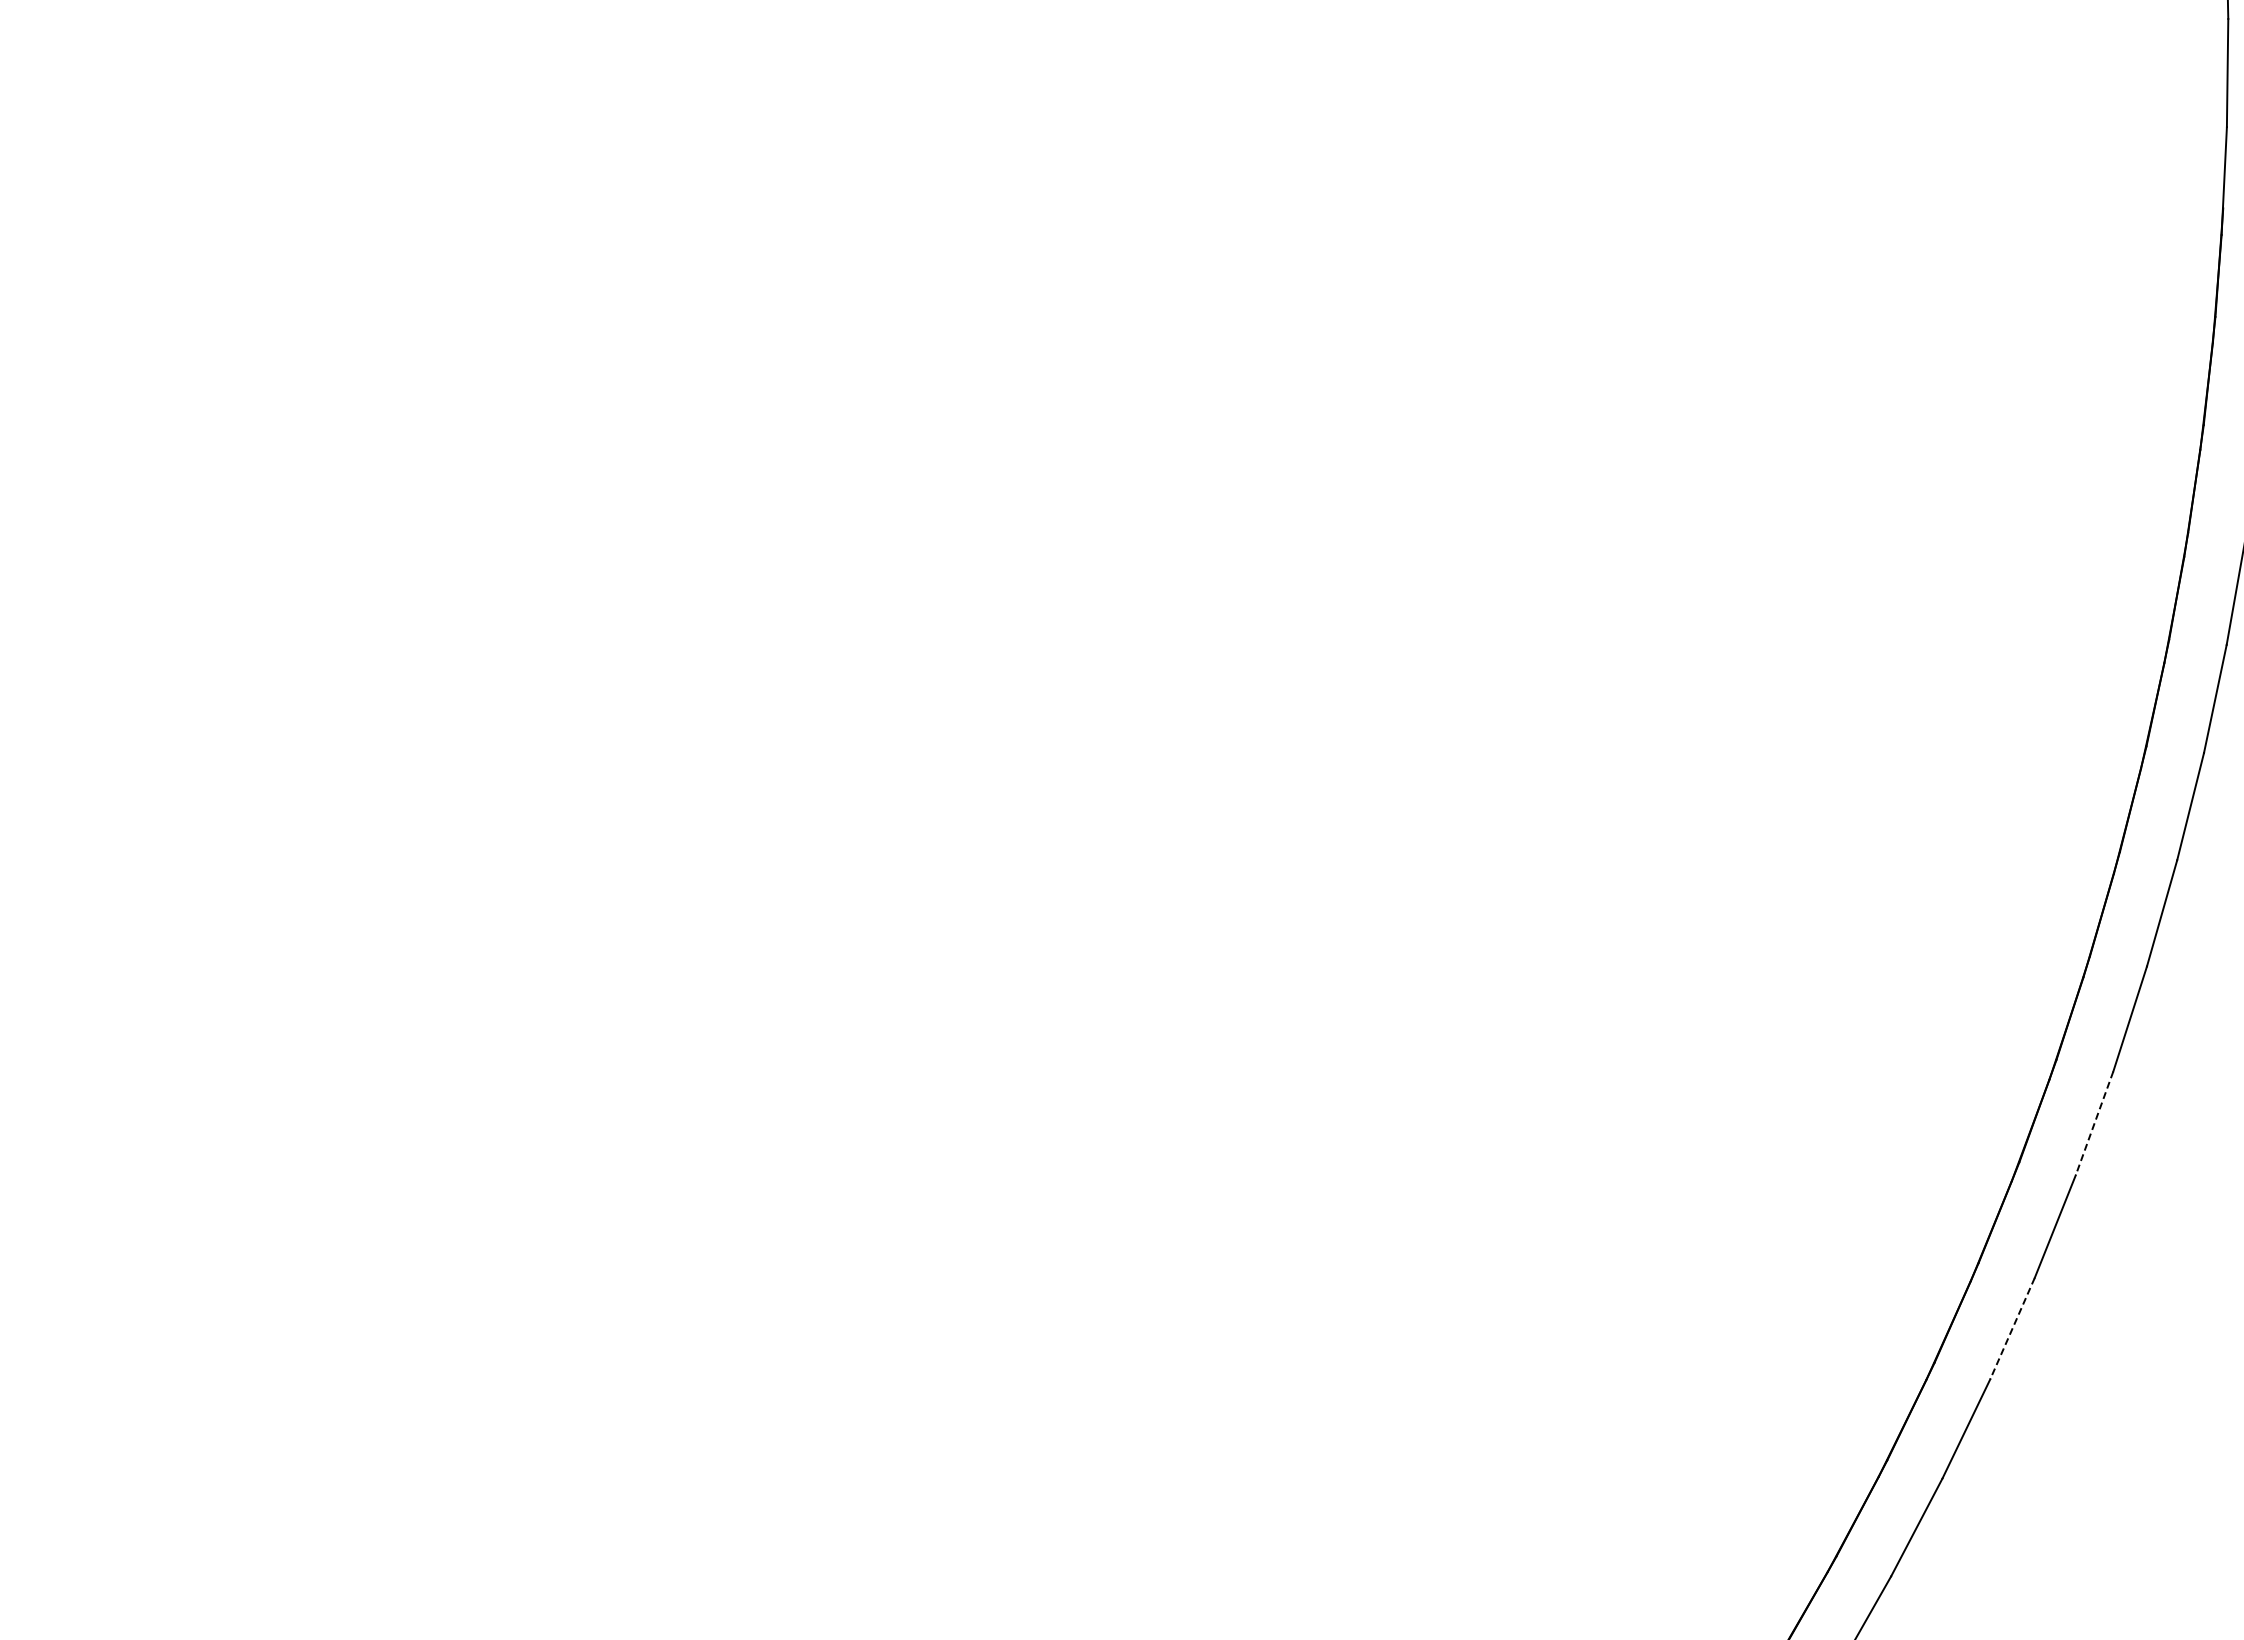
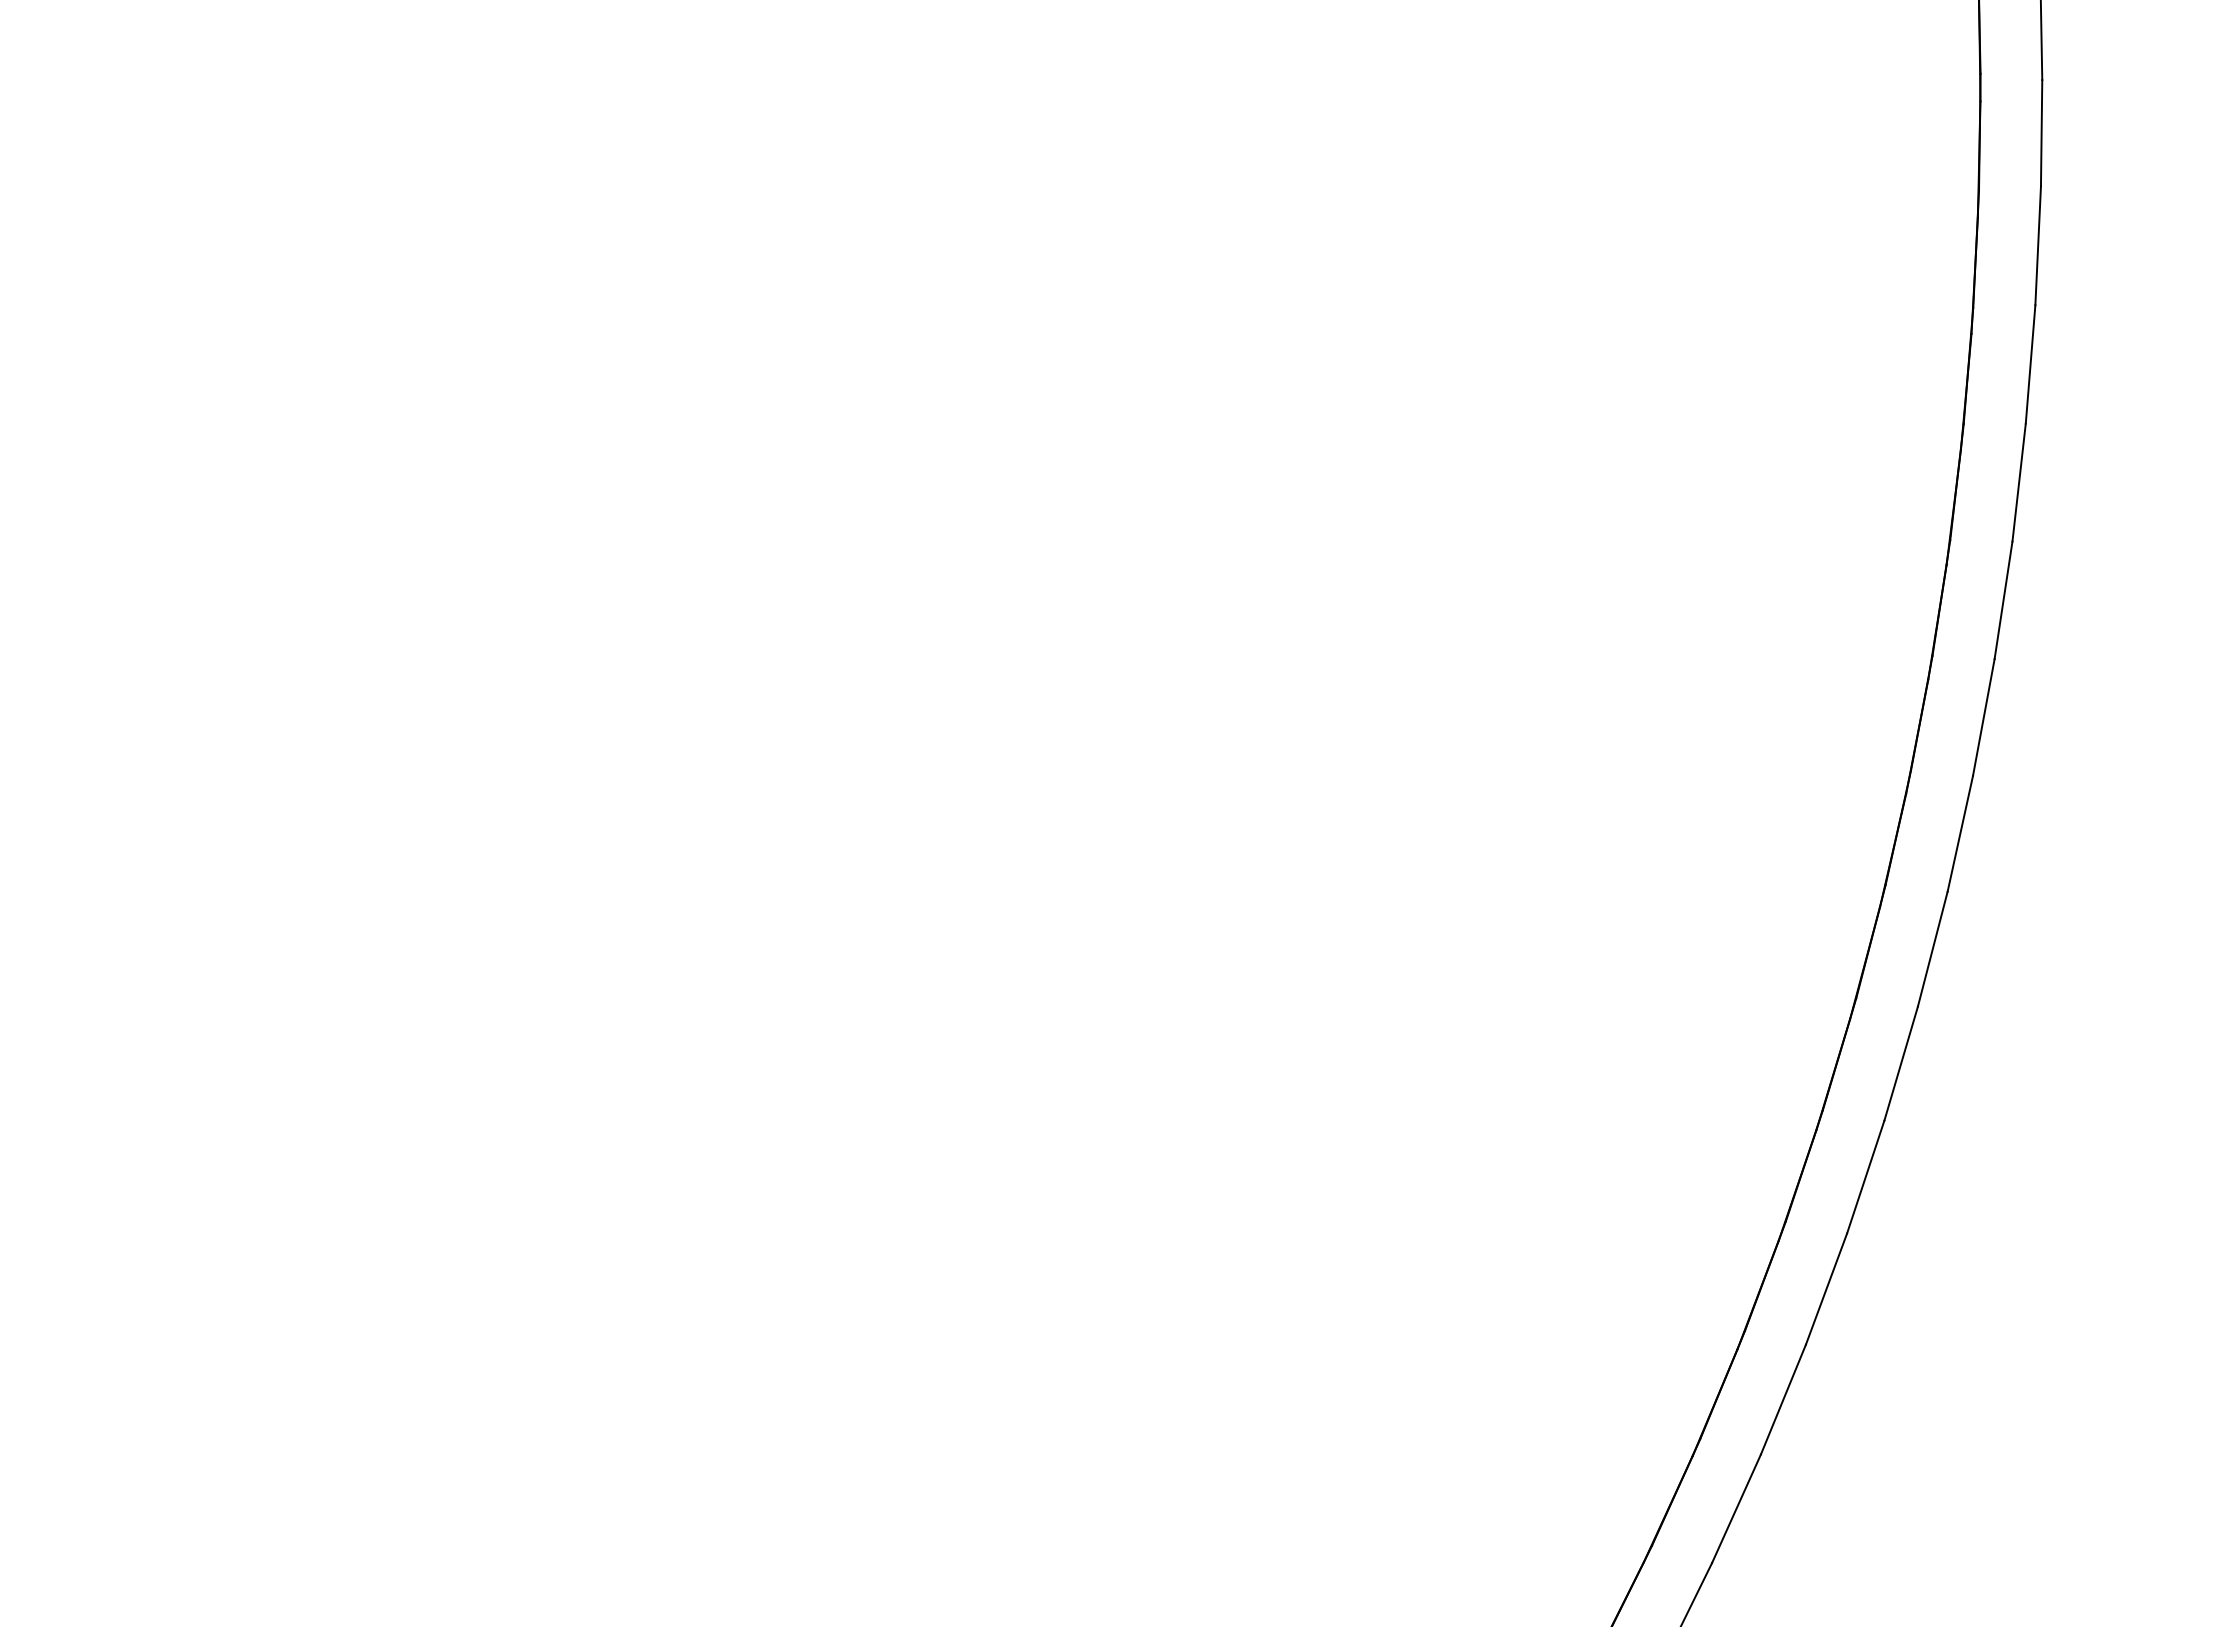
line: (2094, 1123) -> (1932, 949), dashed -> solid
line: (2012, 1329) -> (1865, 1178), dashed -> solid

